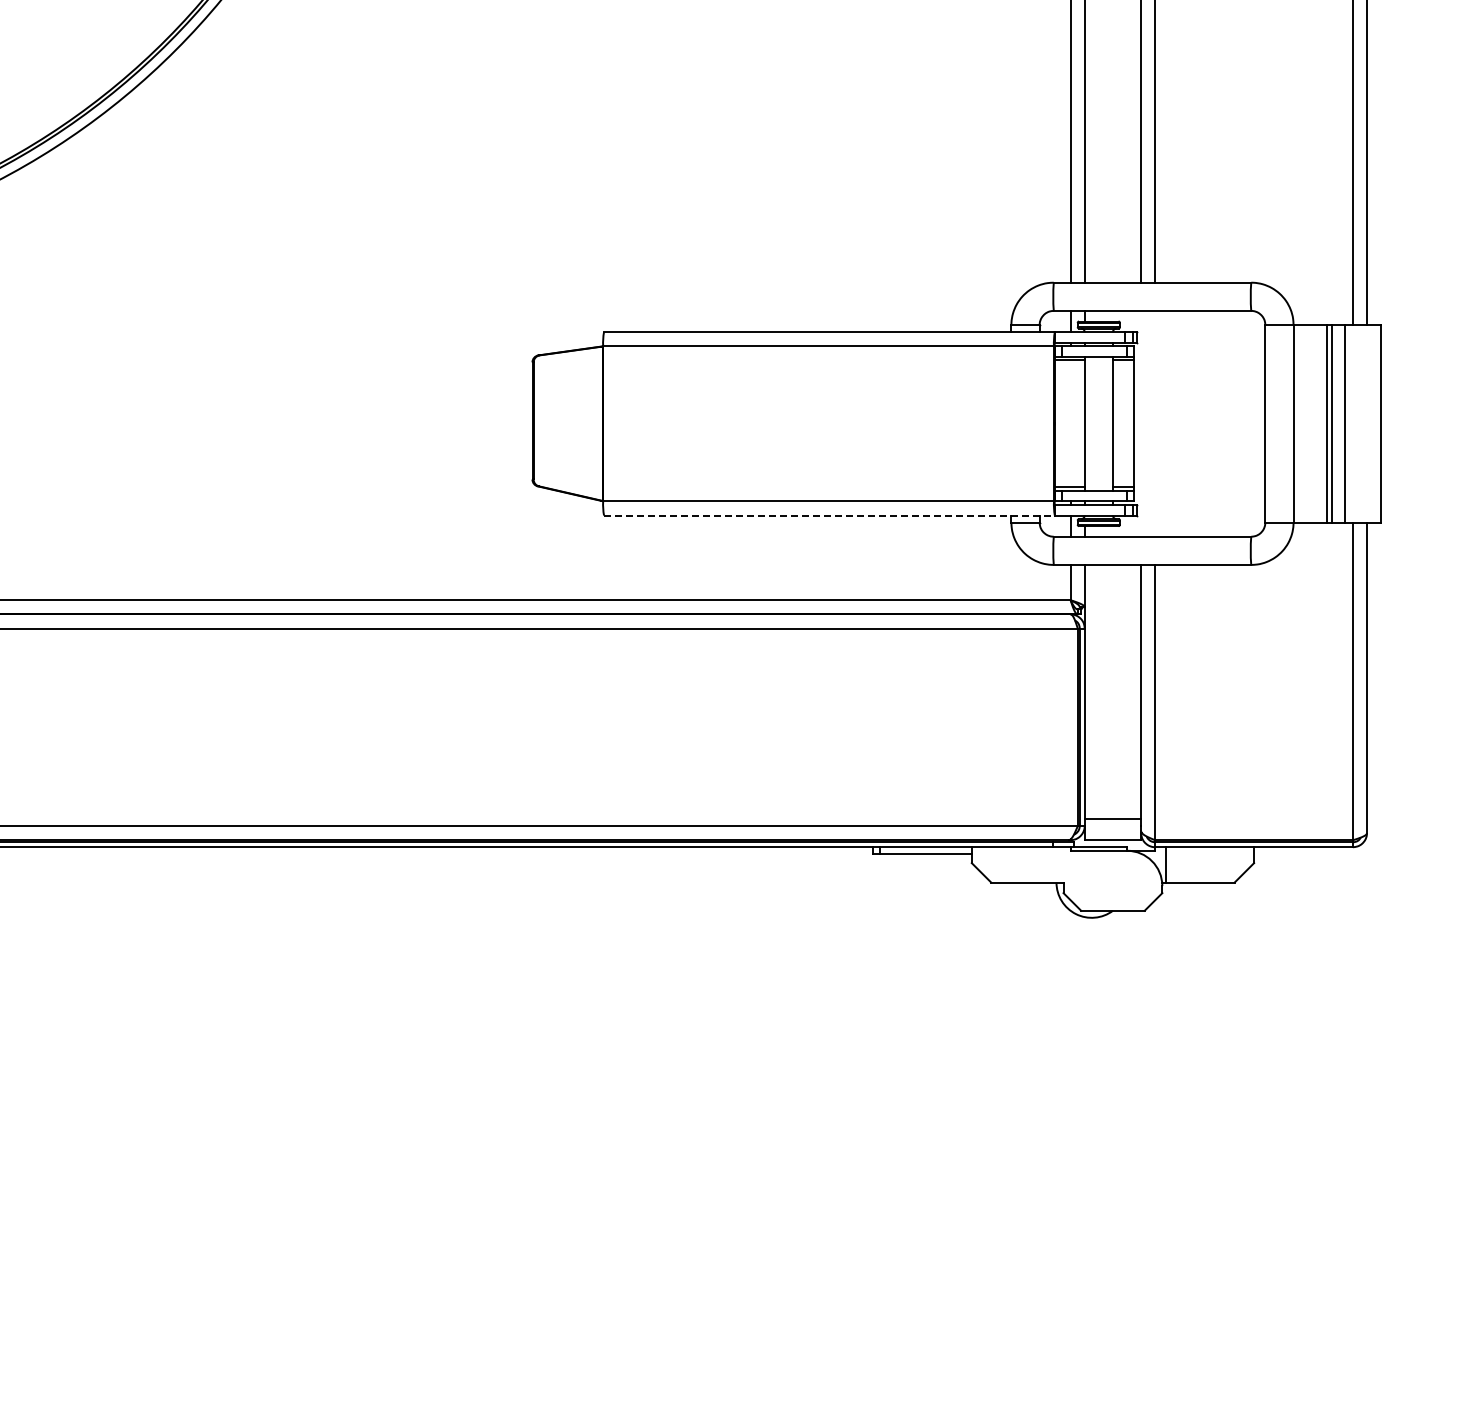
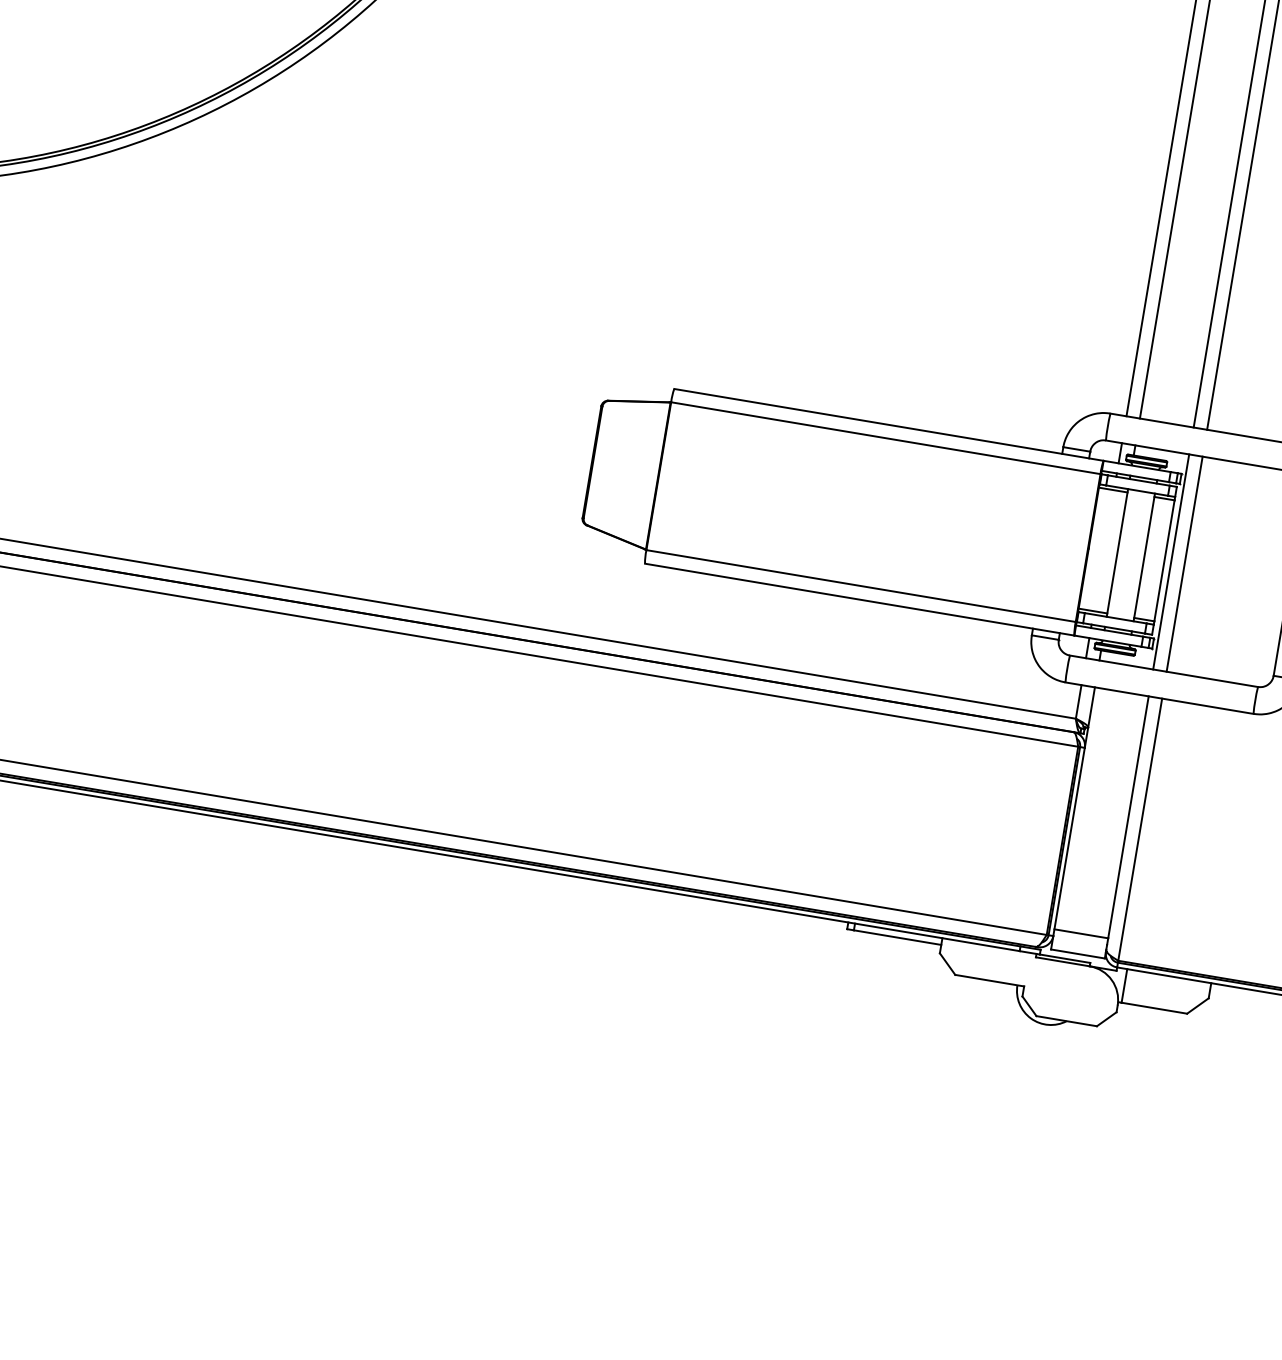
line: (1141, 423) -> (1171, 561), added
line: (1155, 423) -> (1184, 563), added
line: (829, 515) -> (859, 599), dashed -> solid

